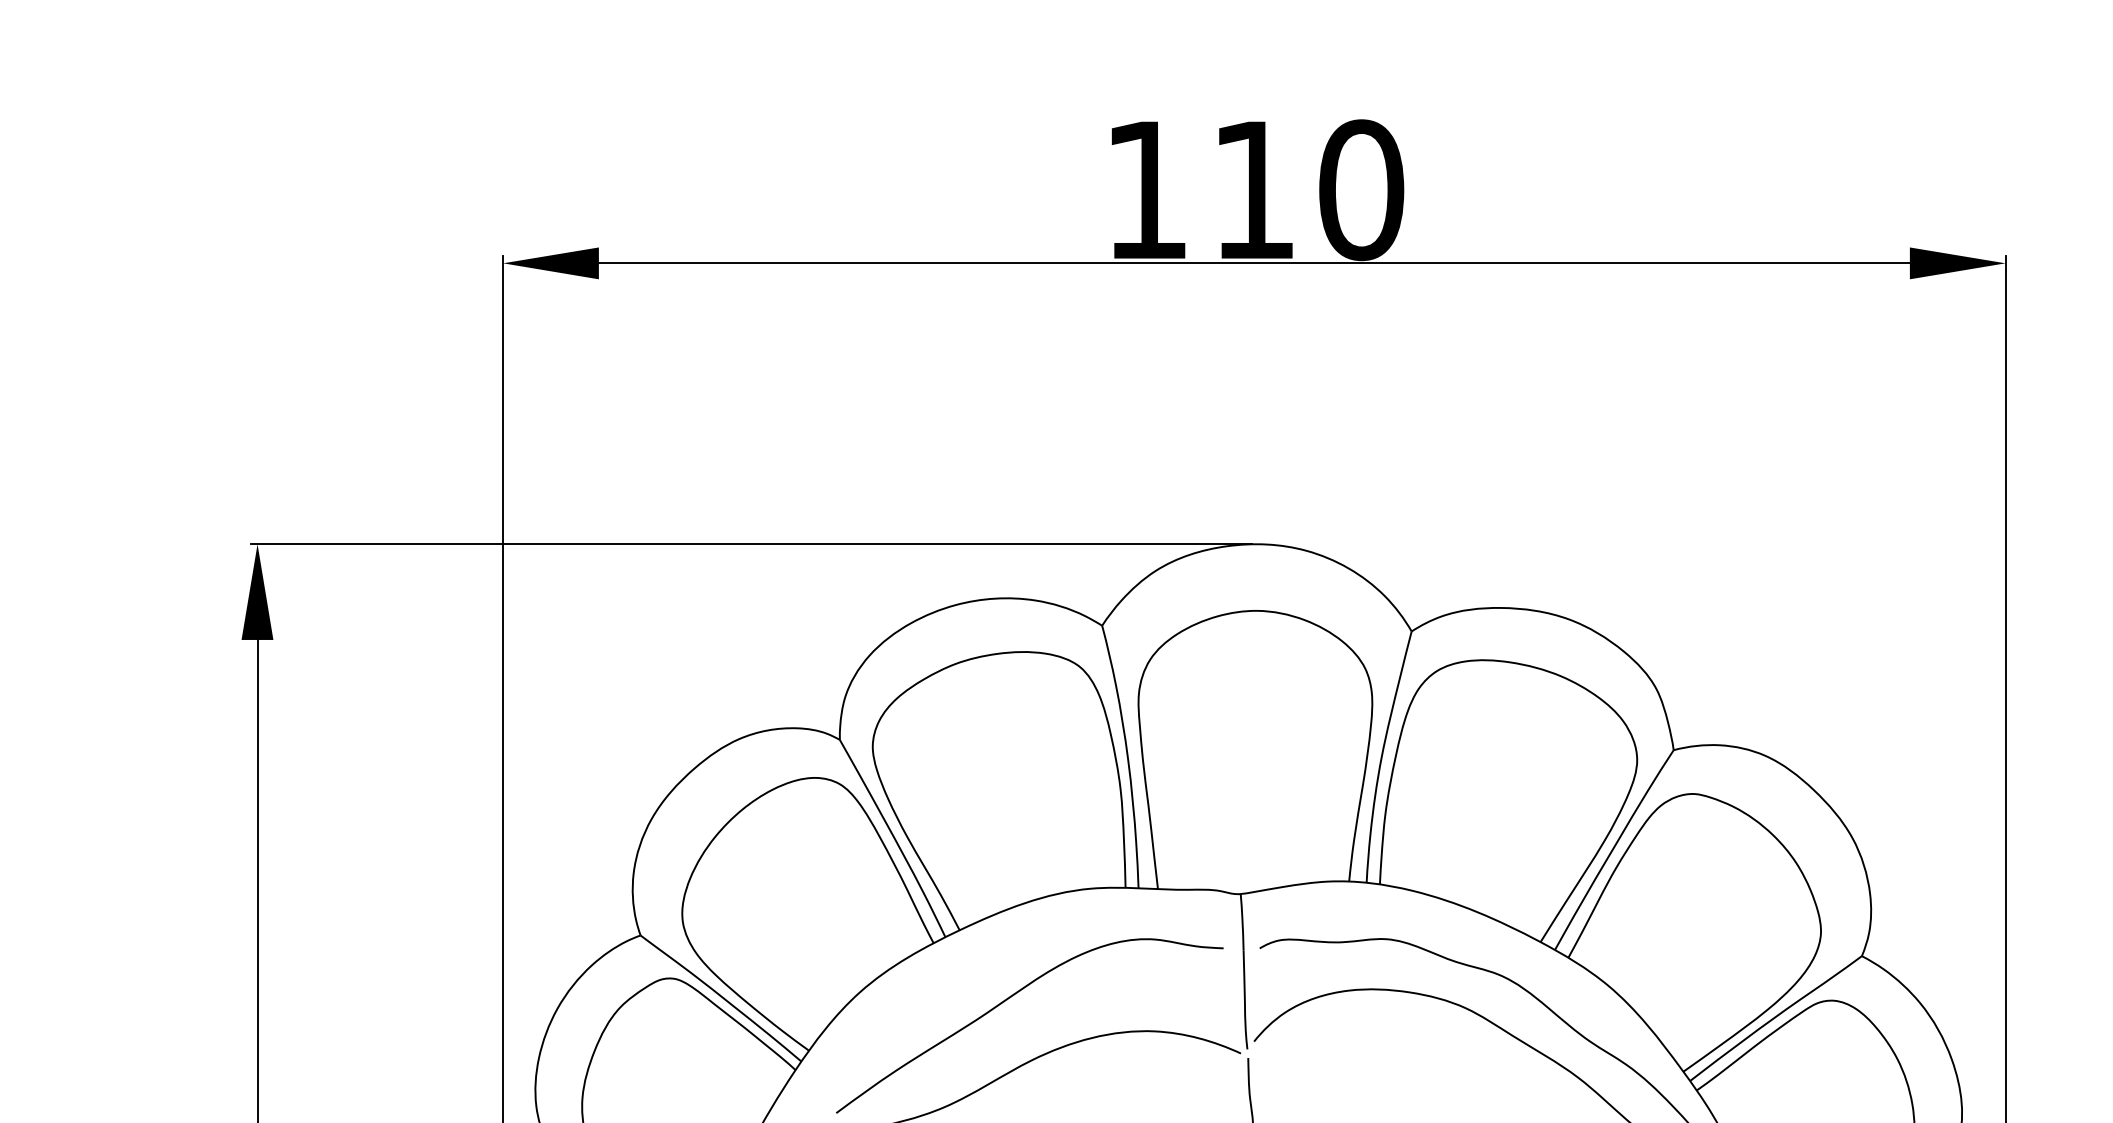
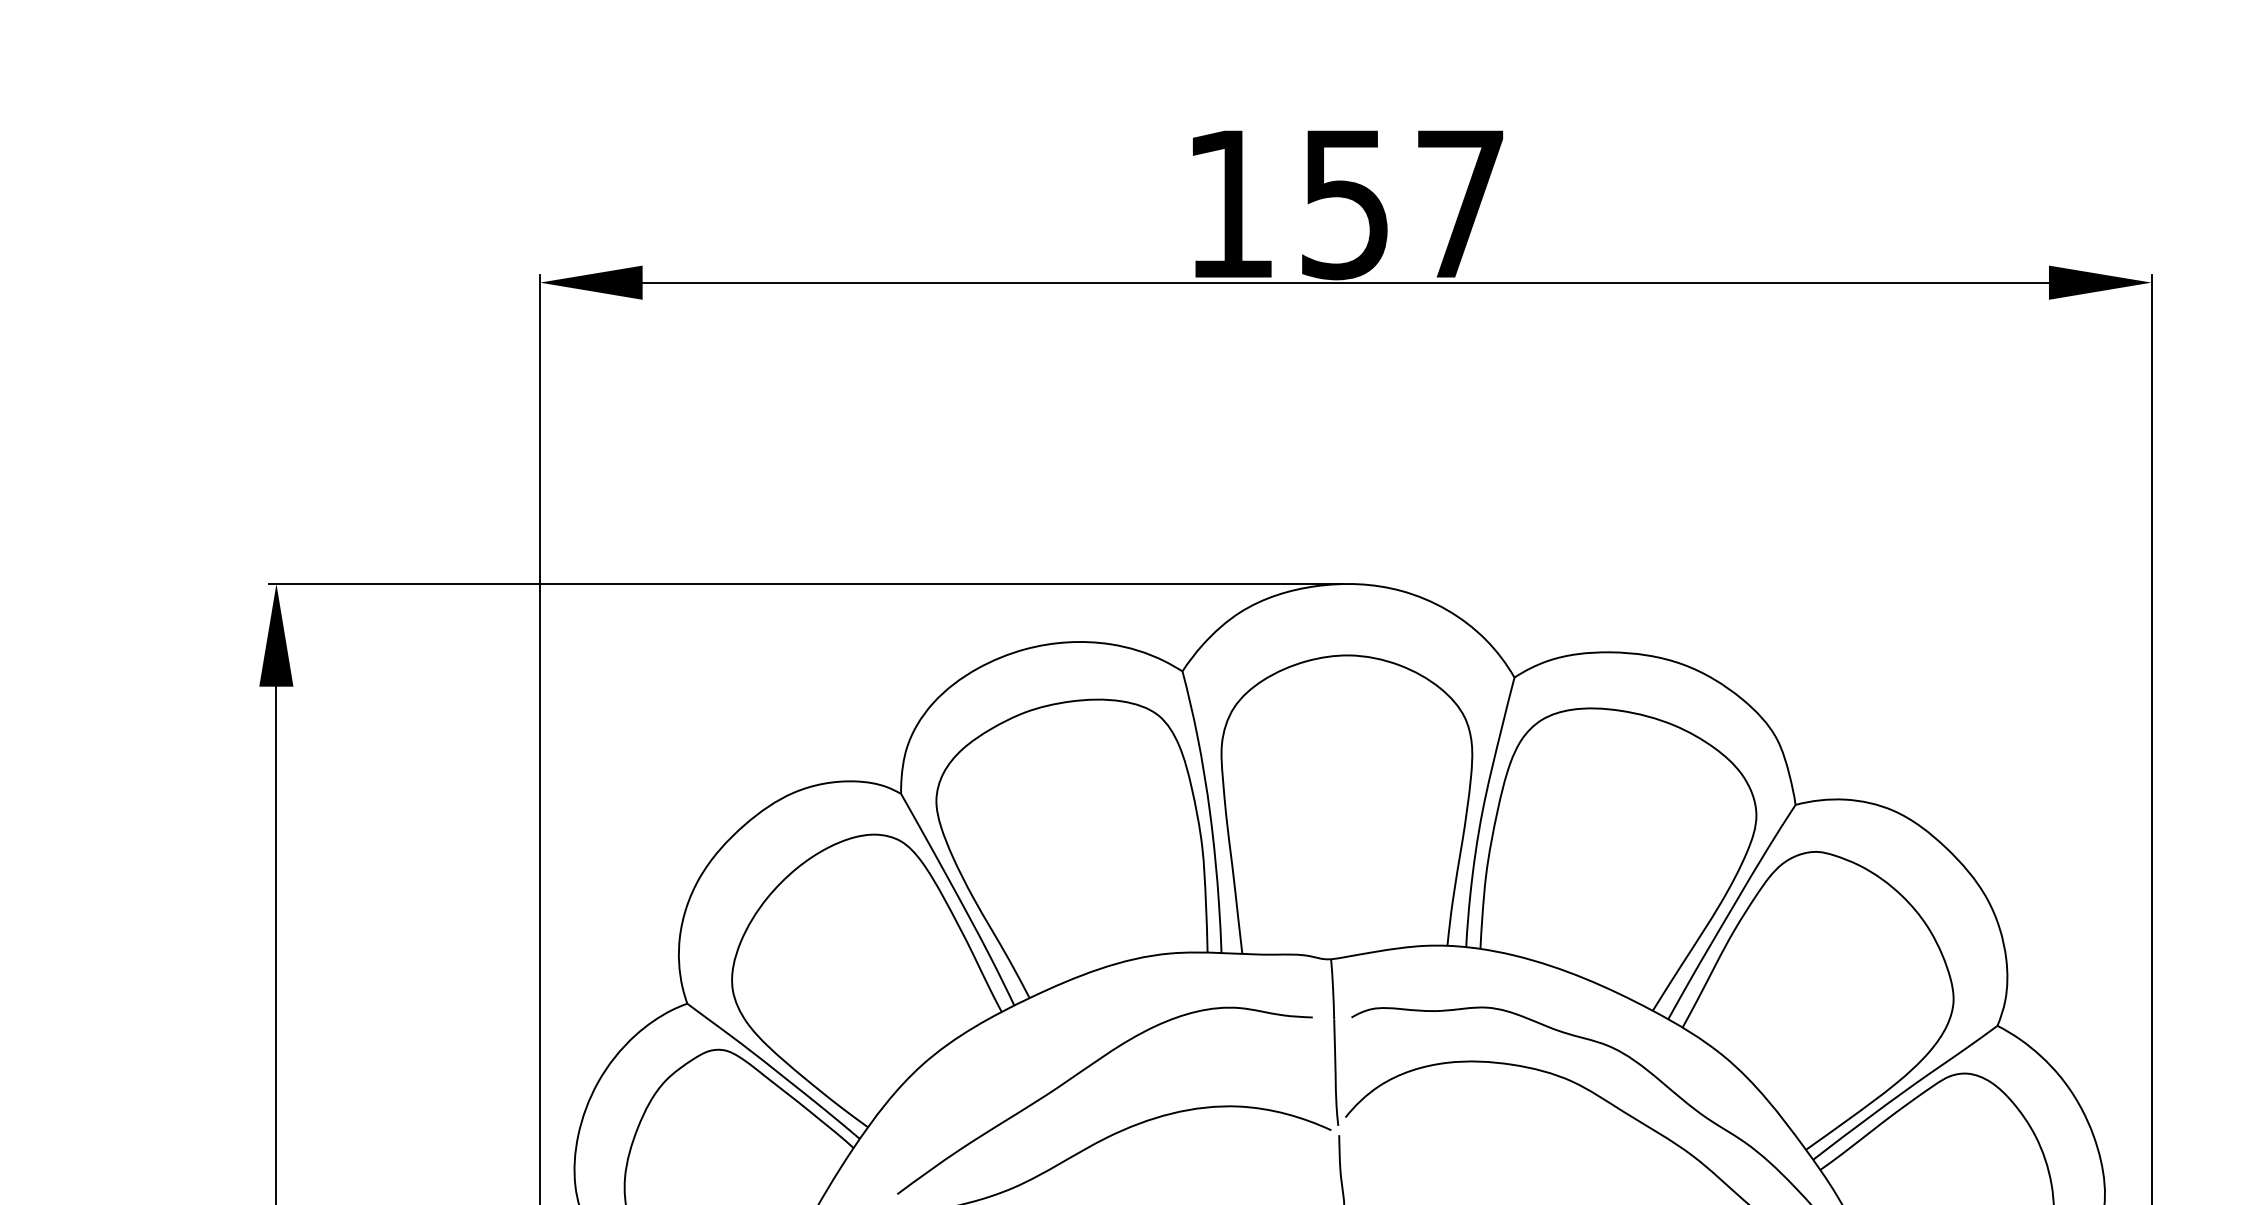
text: (1309, 190) -> (1404, 204), 110 -> 157

